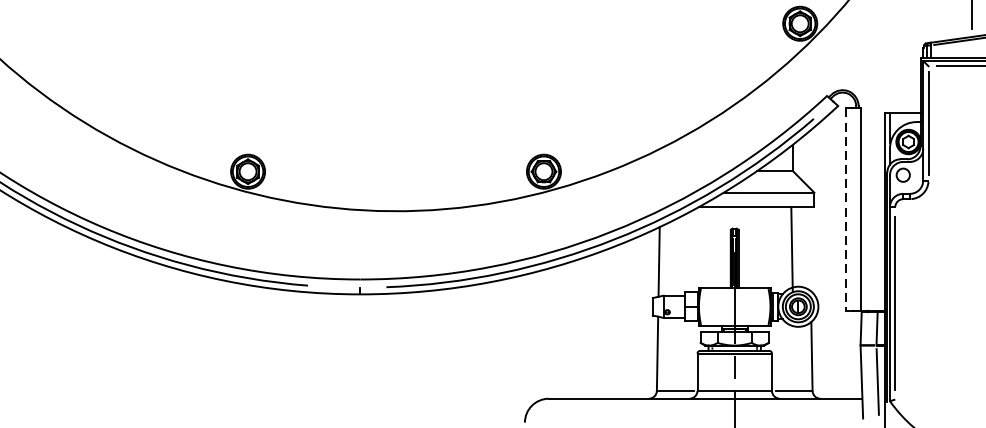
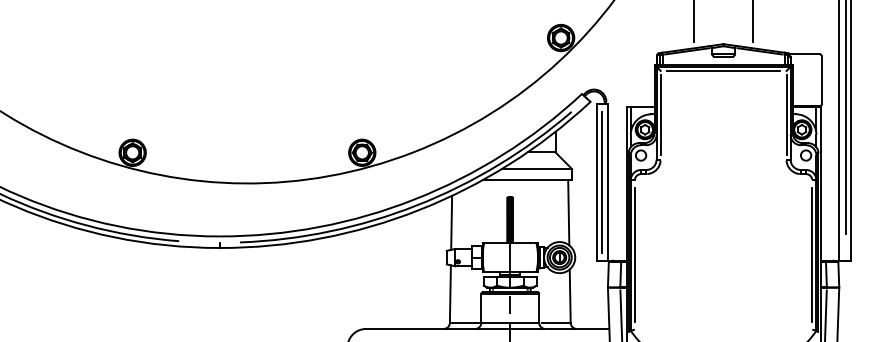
line: (852, 208) -> (601, 181), added
line: (845, 209) -> (596, 182), dashed -> solid
line: (791, 248) -> (568, 212), moved

